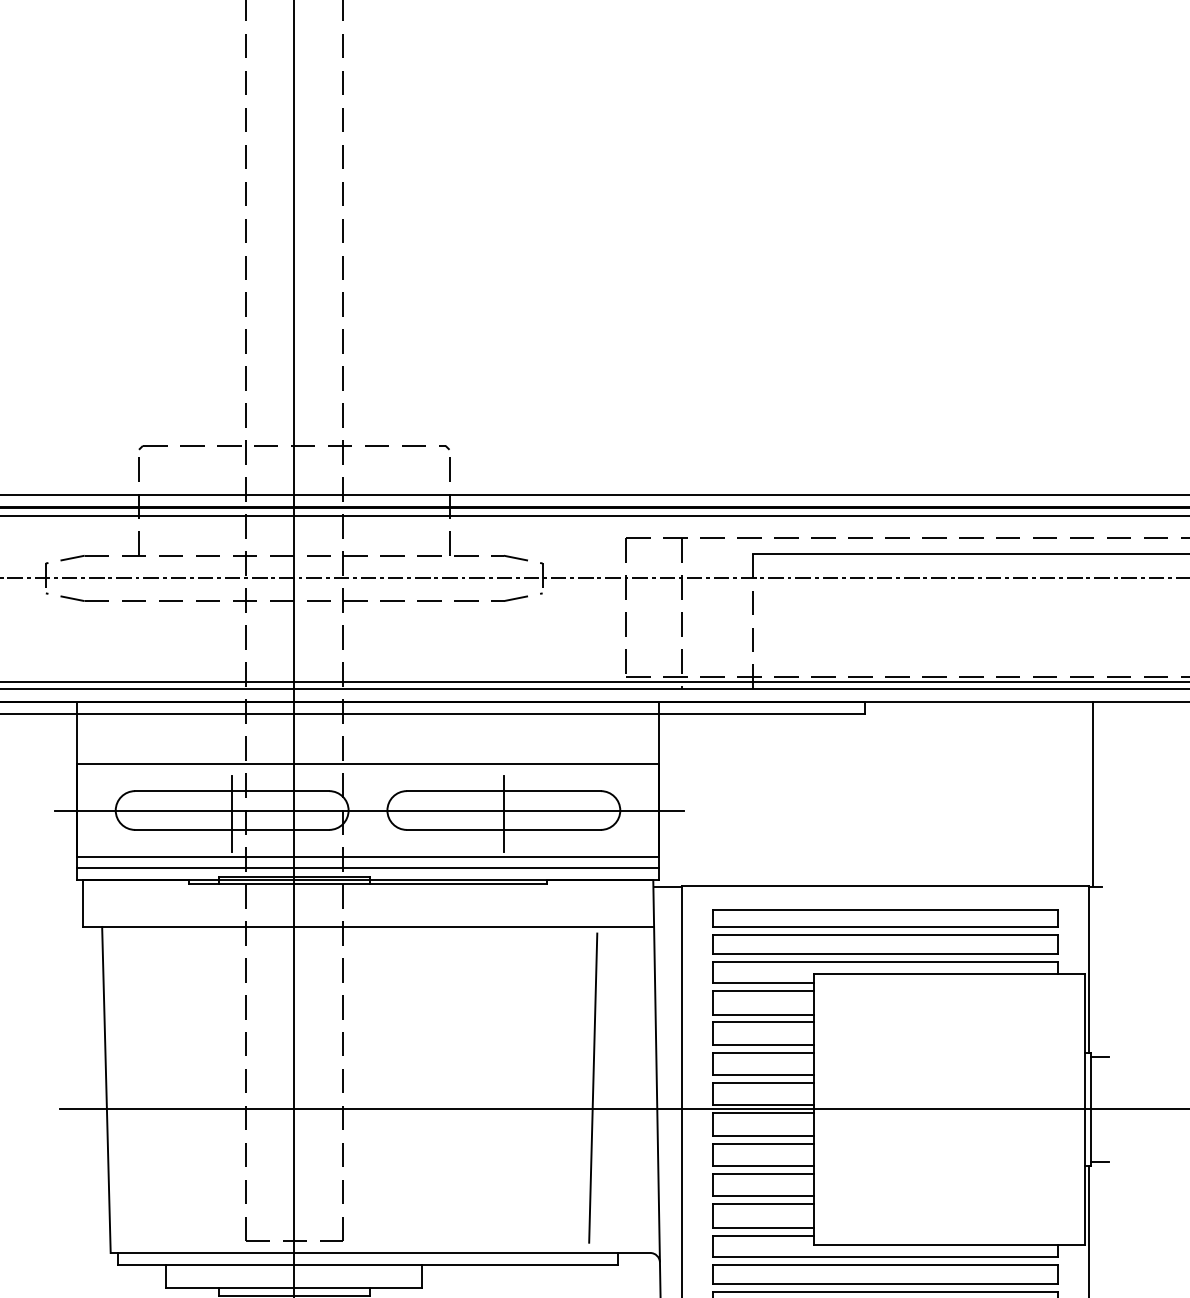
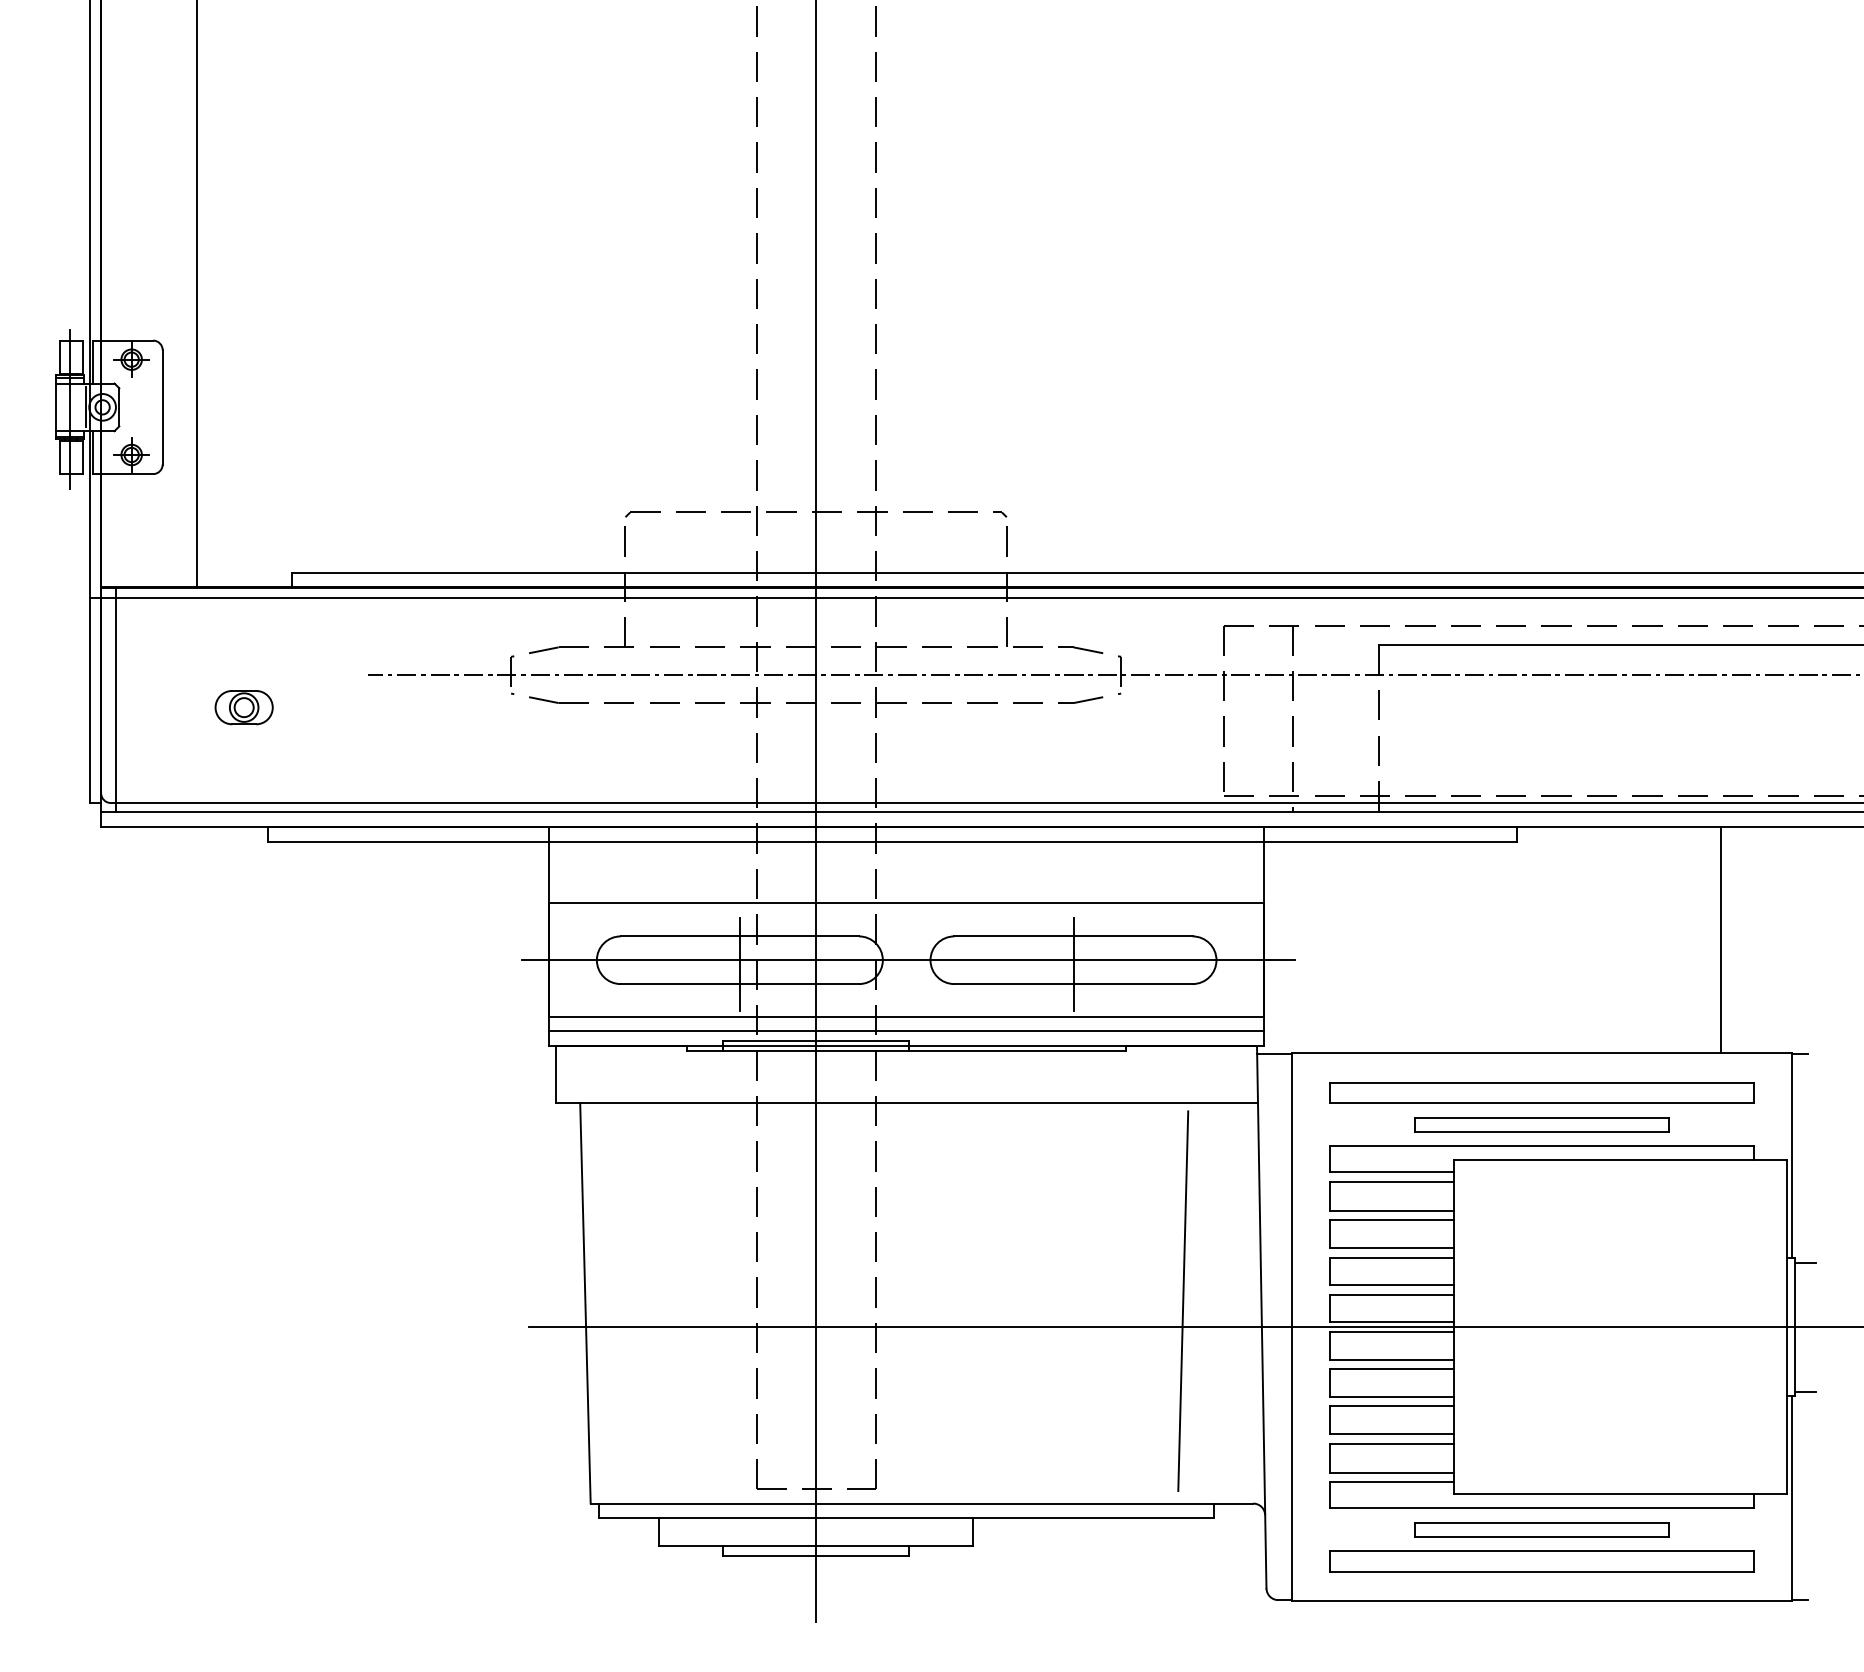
line: (1093, 793) -> (1721, 939), moved
part: (884, 944) -> (1541, 1124), size x0.6
part: (884, 1274) -> (1541, 1529), size x0.6

